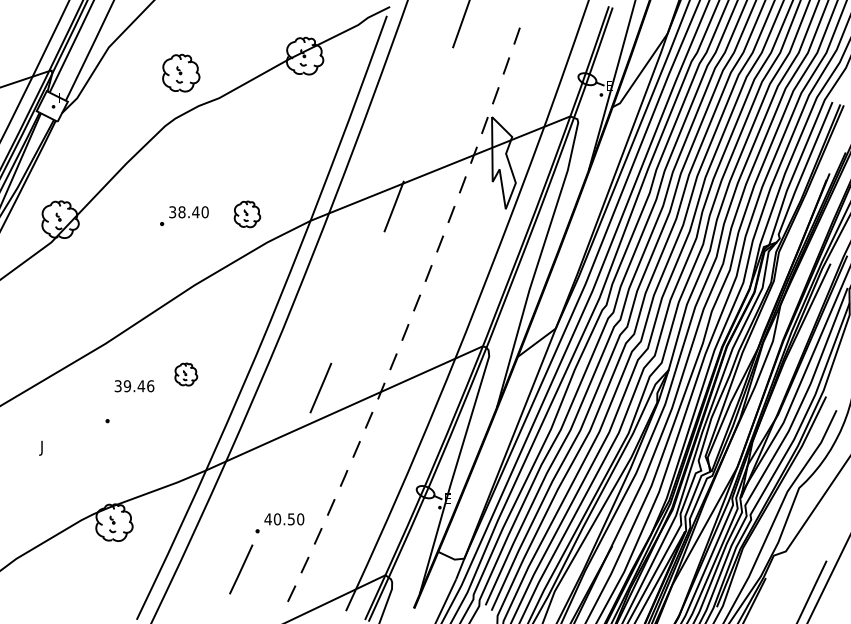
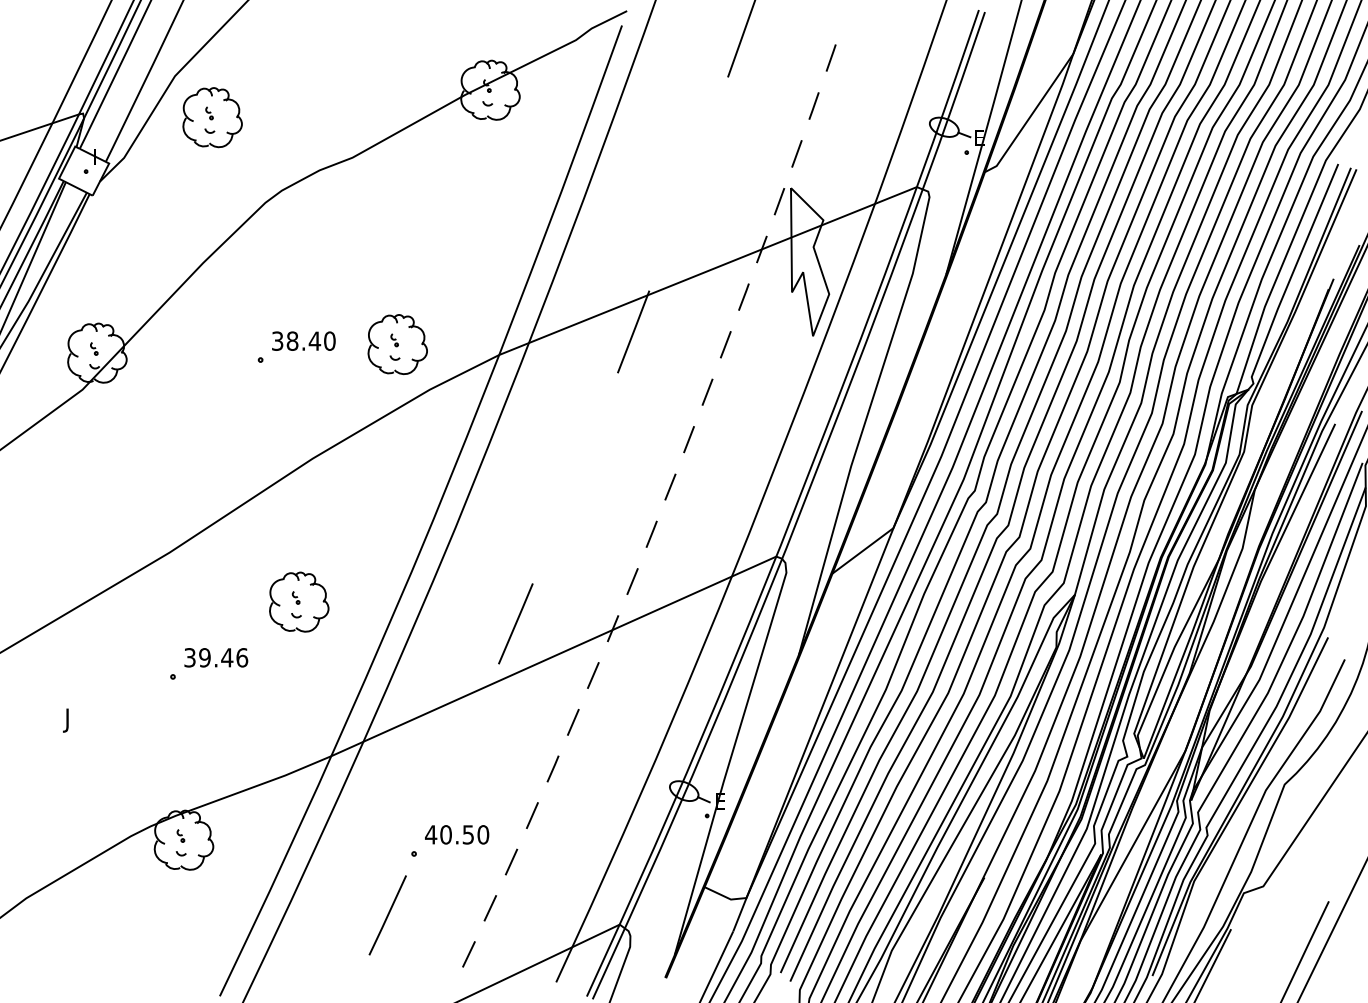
part: (181, 72) -> (213, 116), moved
part: (247, 214) -> (397, 344), size x1.43
part: (186, 374) -> (299, 601), size x1.67
text: (134, 386) -> (216, 658), moved

